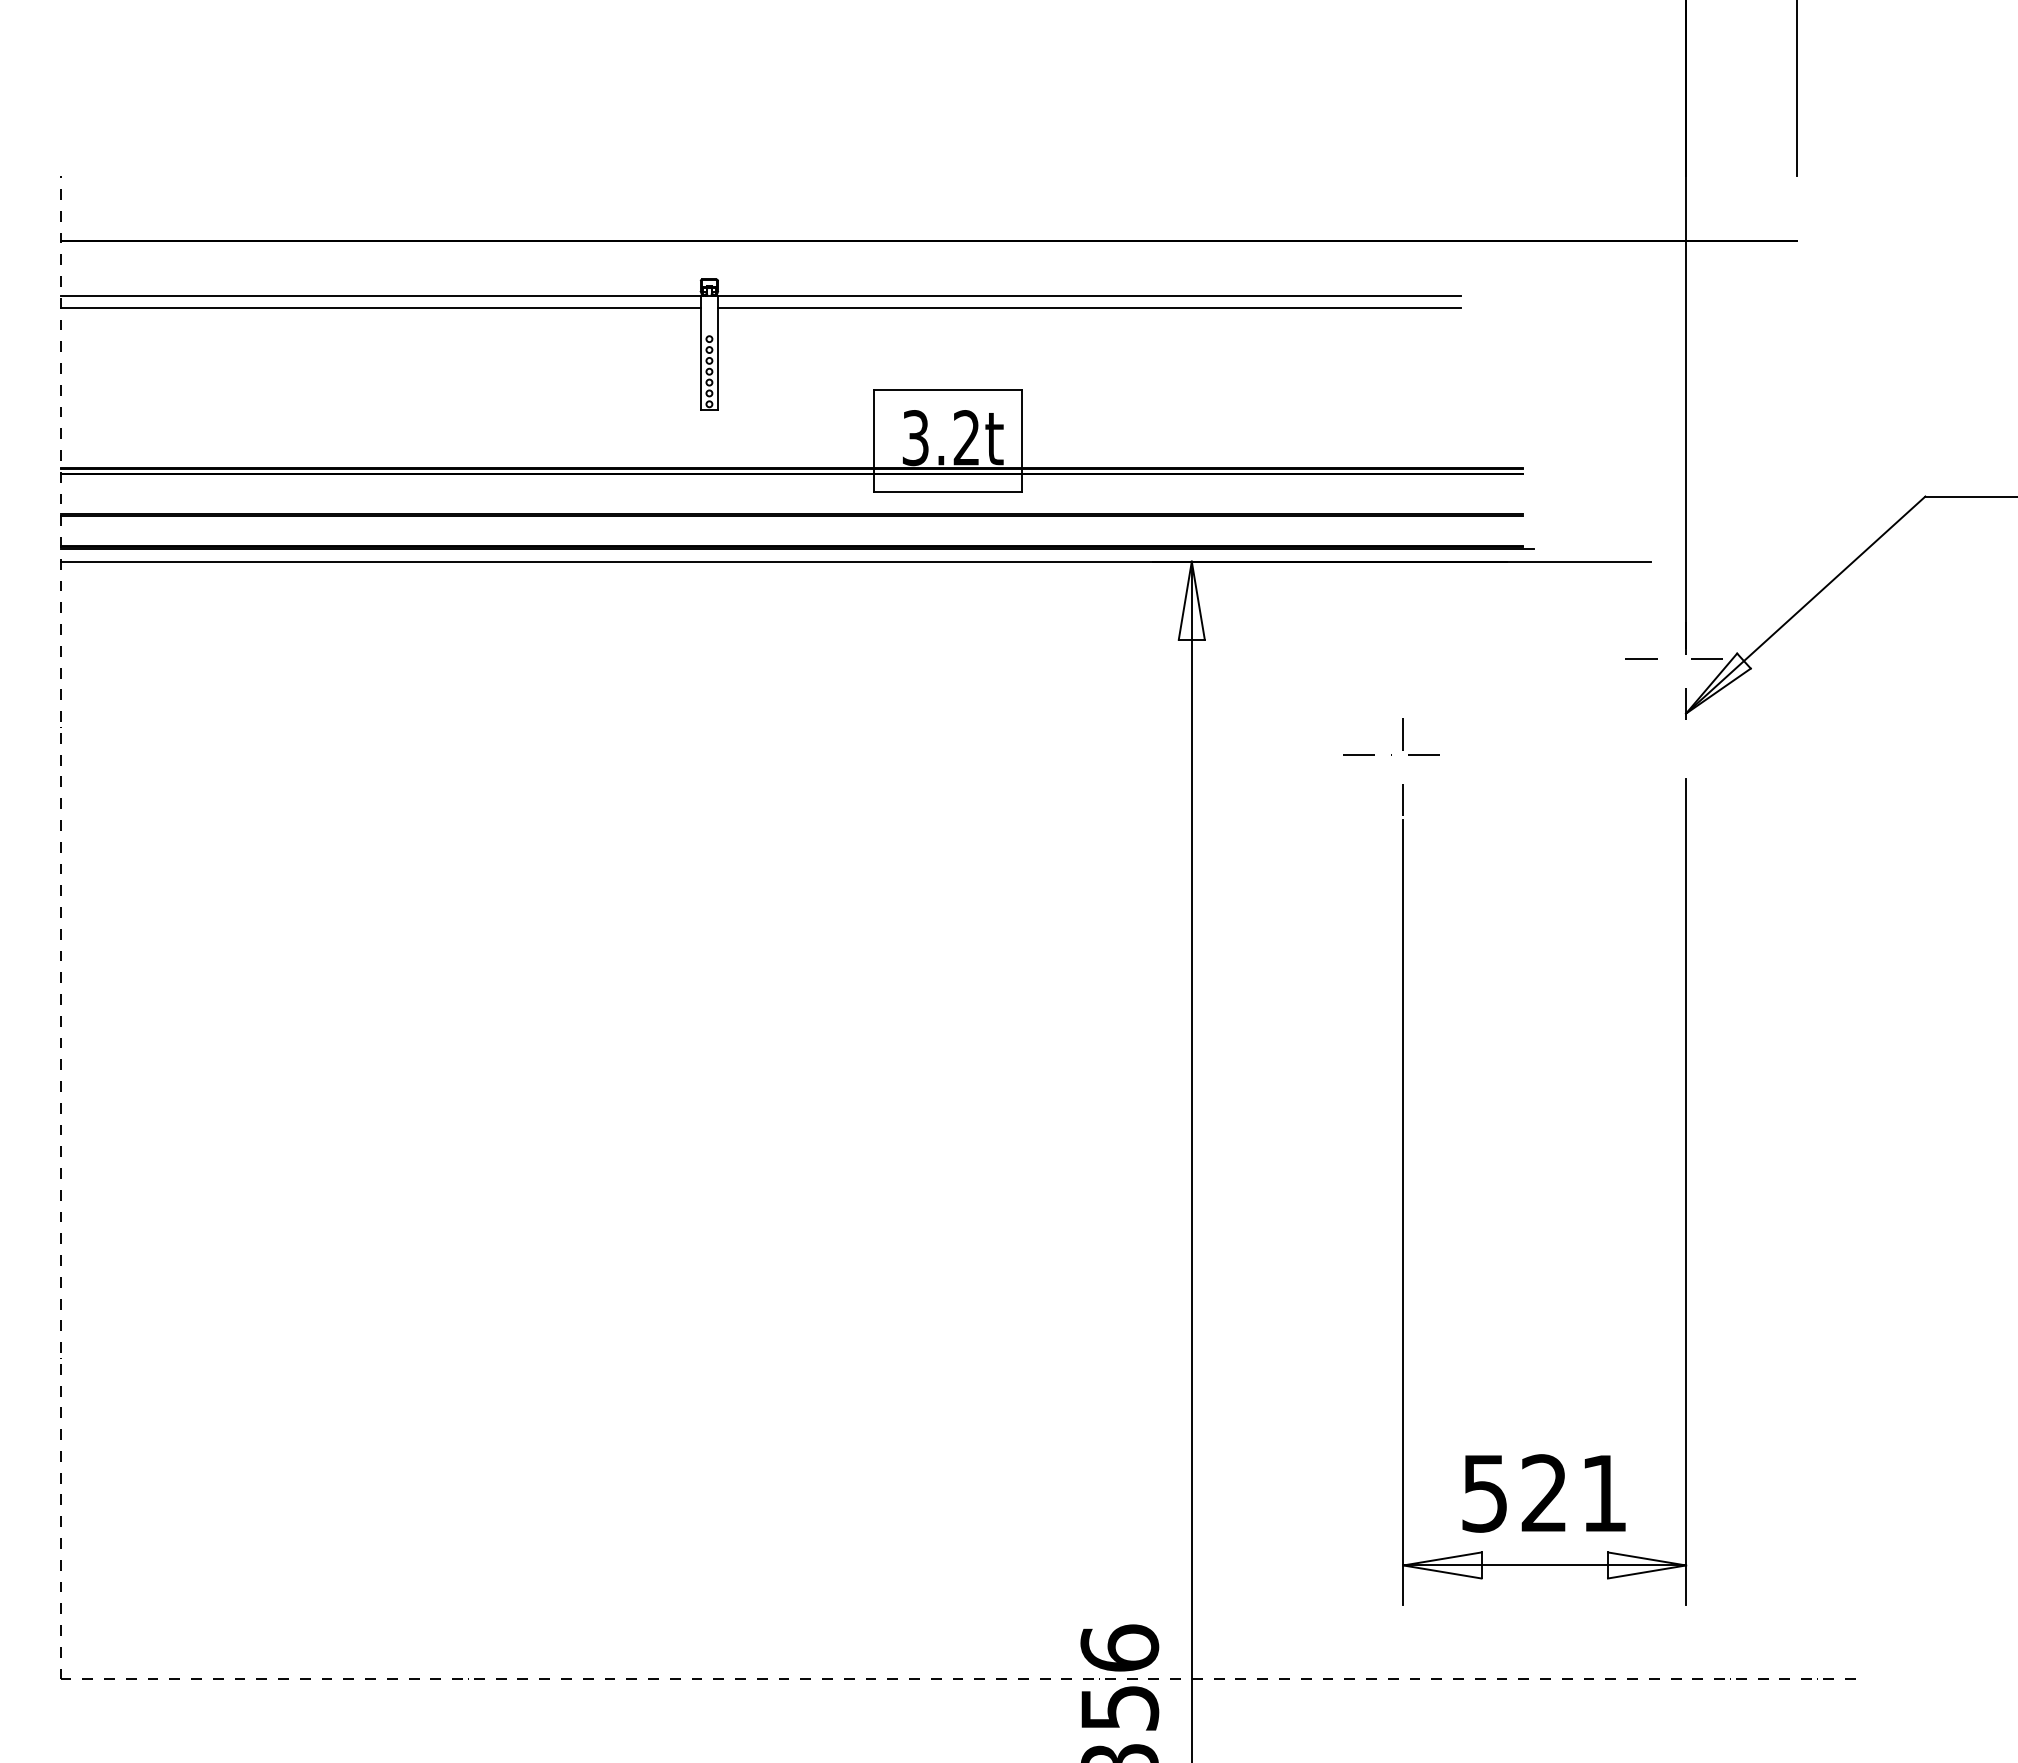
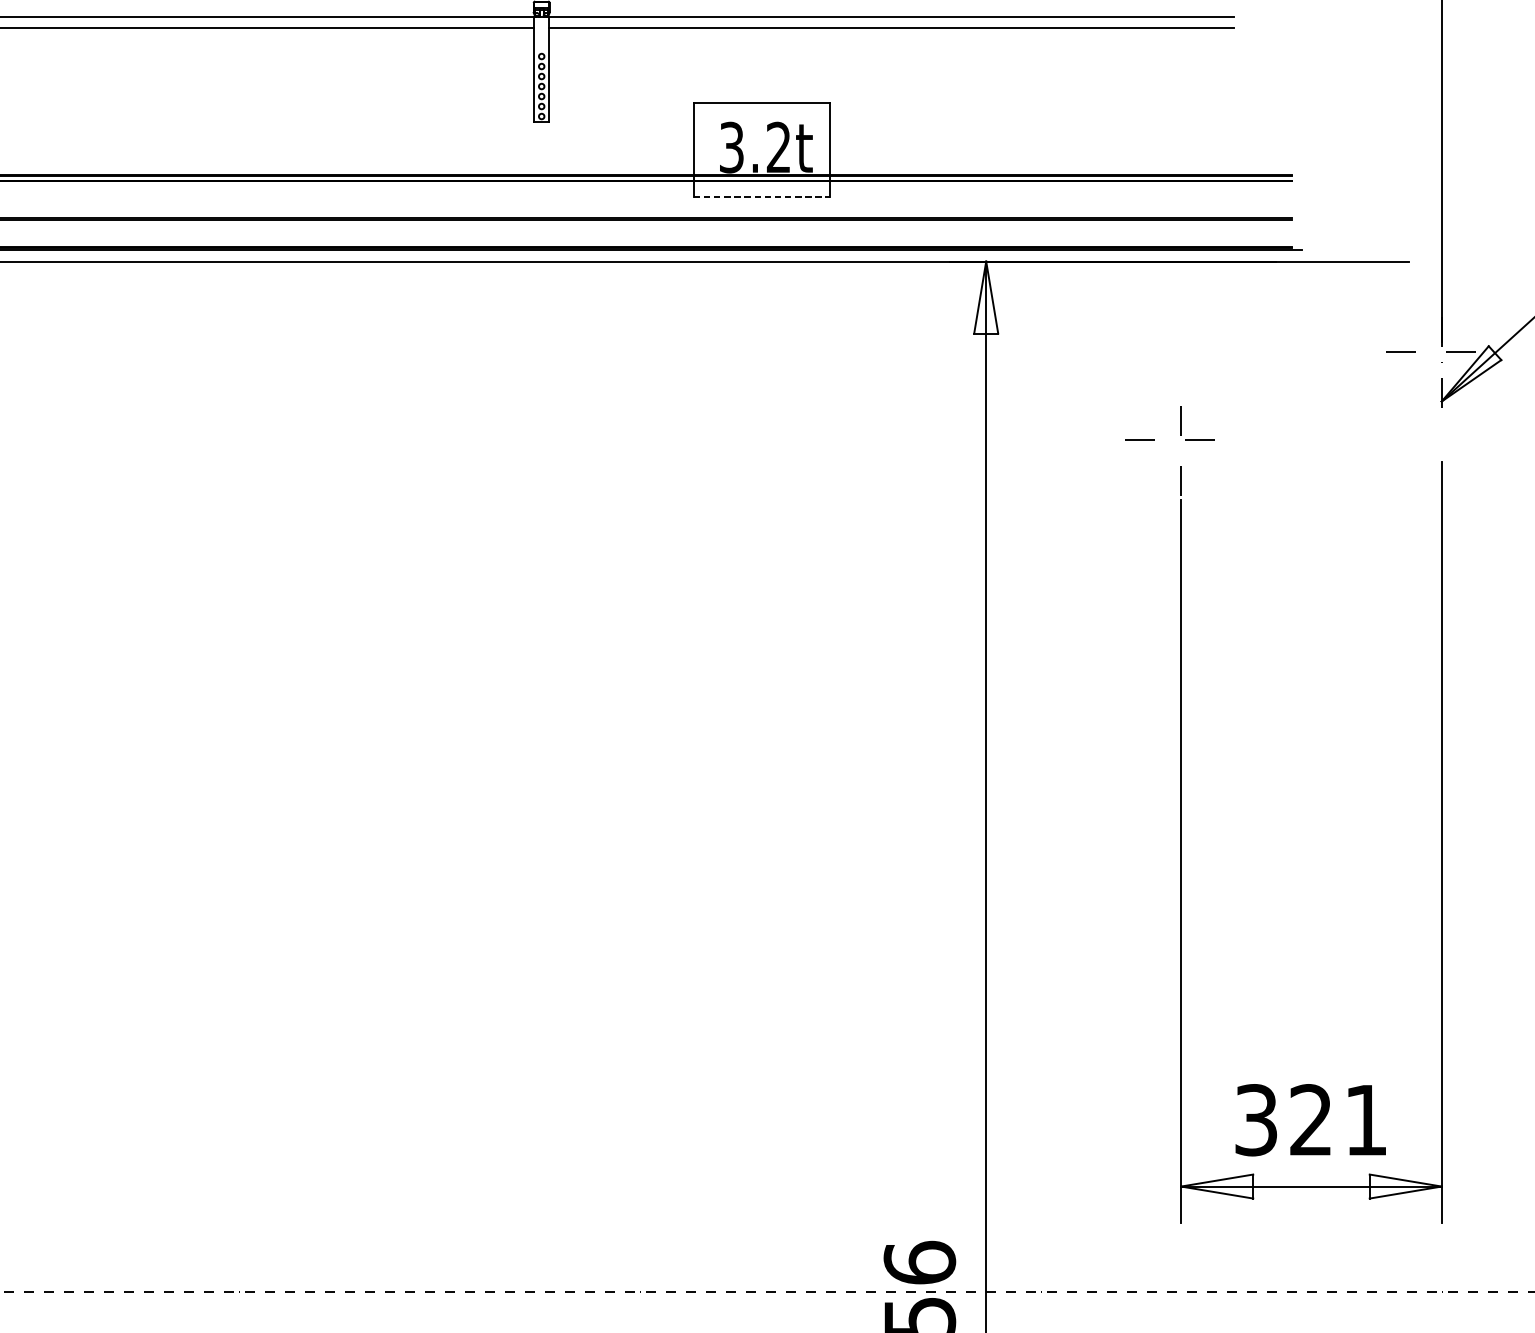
line: (948, 491) -> (762, 196), solid -> dashed
text: (1484, 1493) -> (1255, 1120), 521 -> 321

